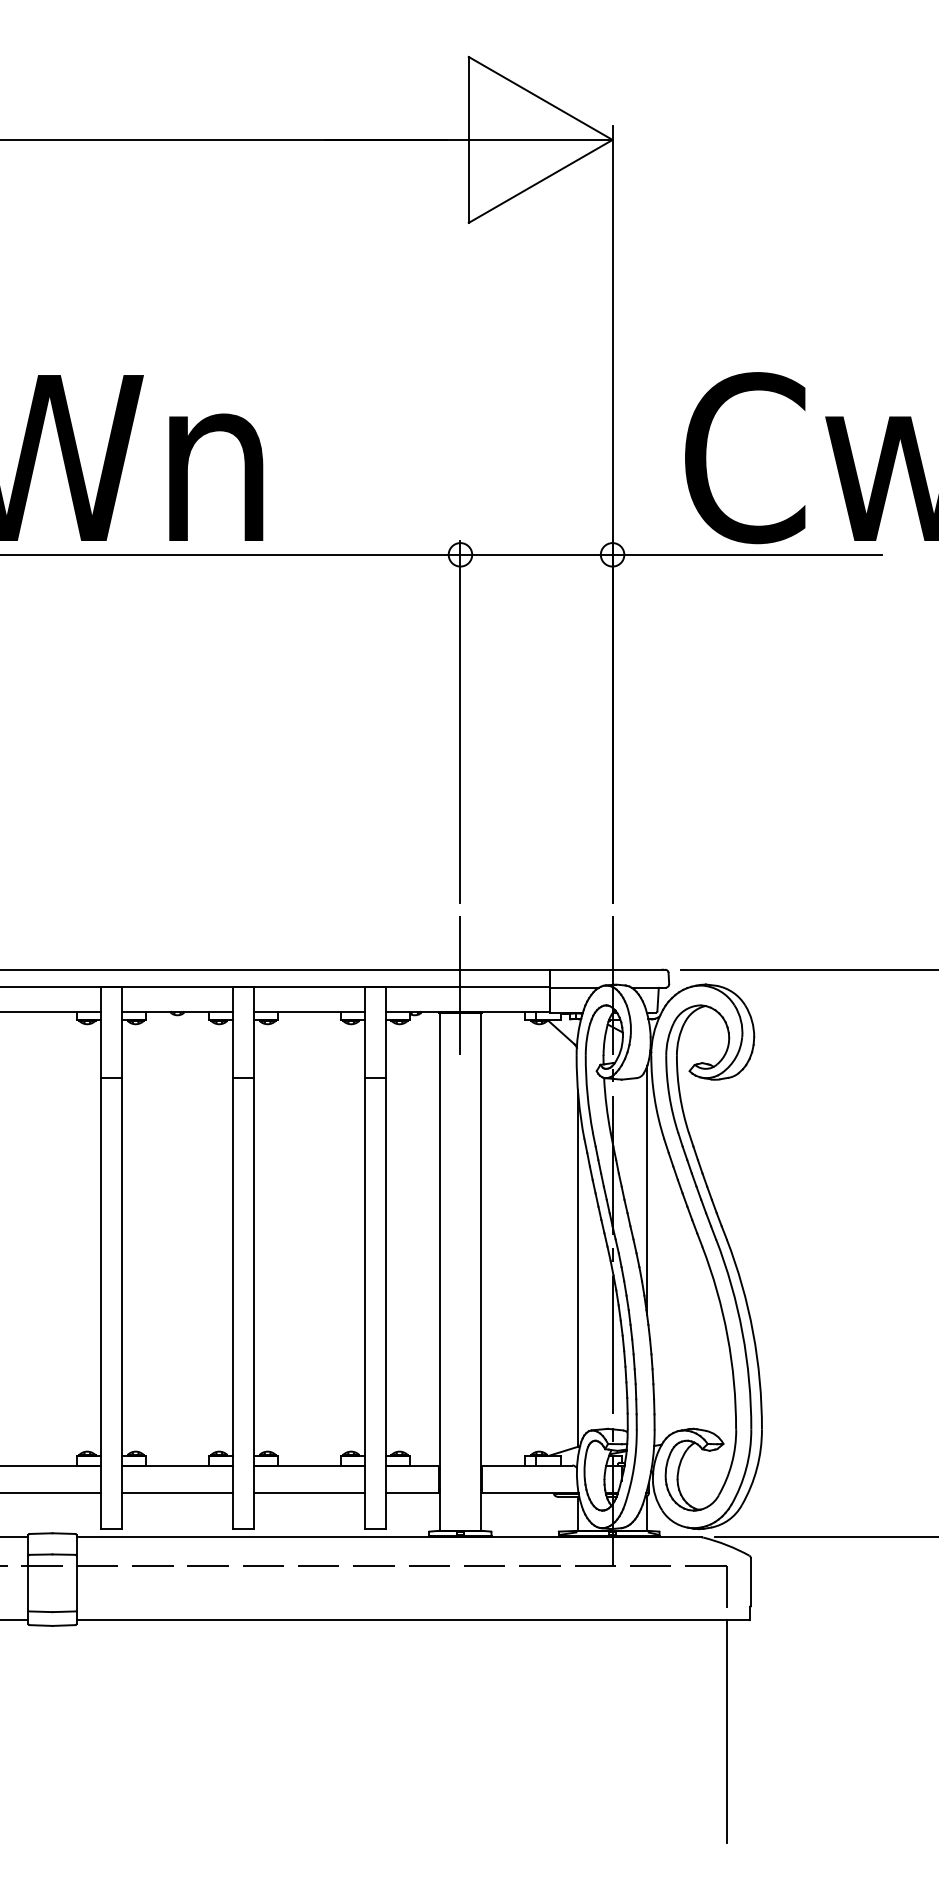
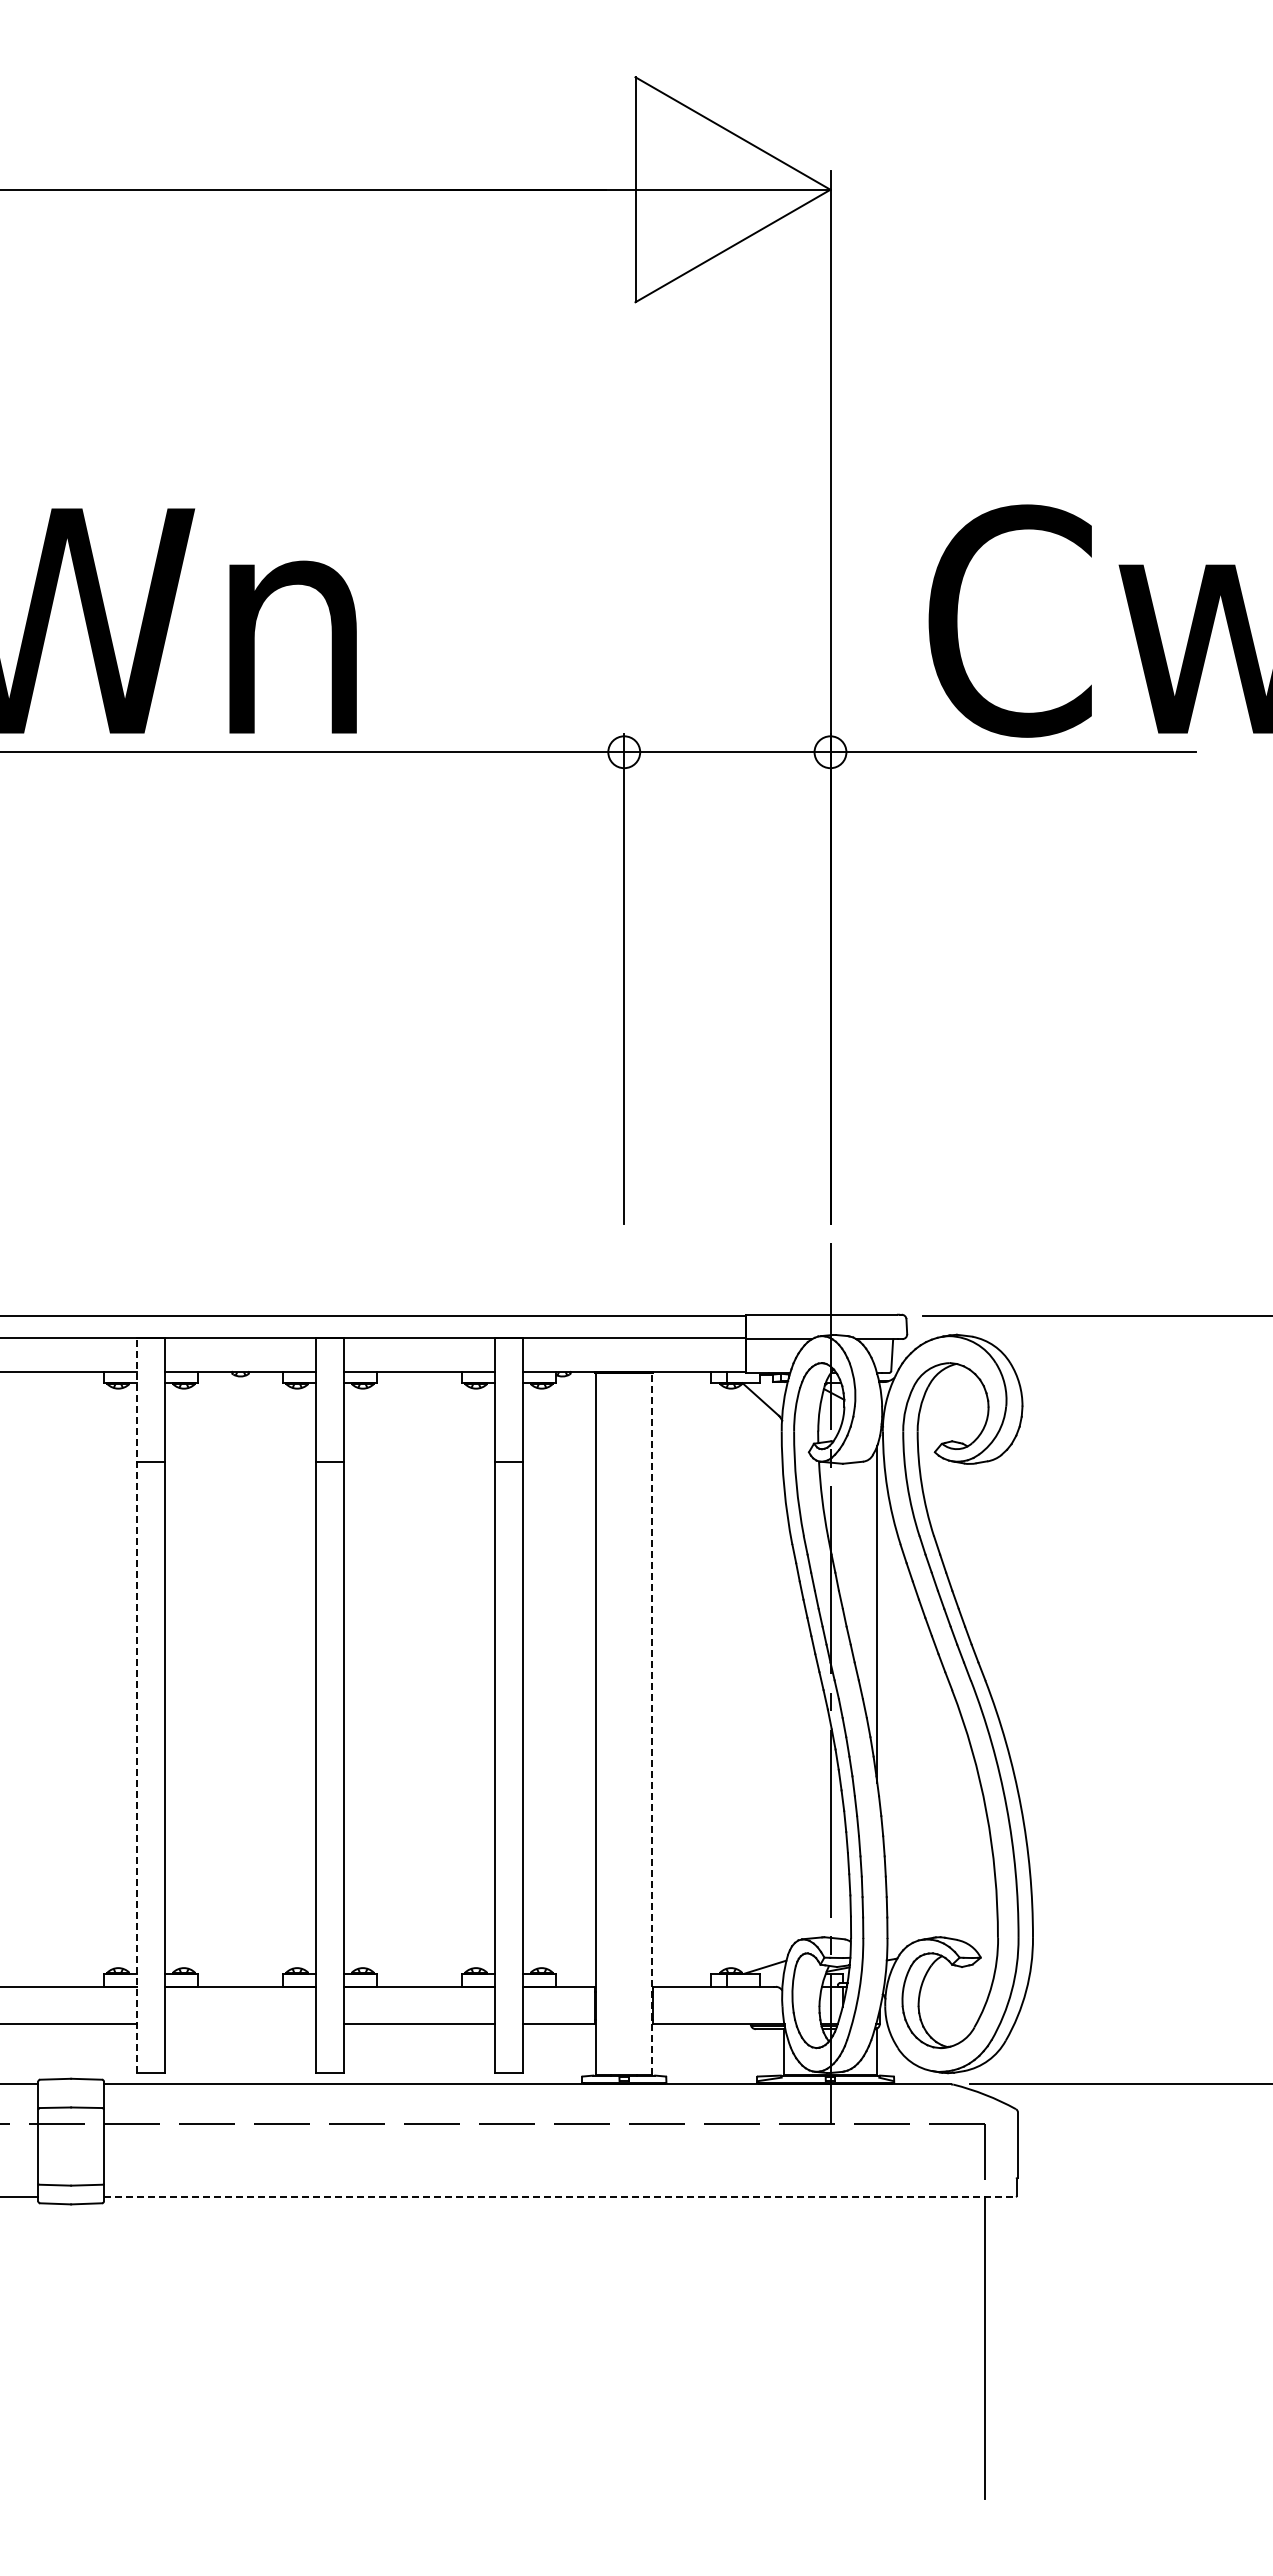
line: (460, 985) -> (624, 1336), removed
line: (101, 1257) -> (137, 1705), solid -> dashed
line: (577, 1268) -> (783, 1719), removed
line: (481, 1271) -> (652, 1723), solid -> dashed
line: (177, 1493) -> (240, 2024), removed
line: (412, 1620) -> (559, 2196), solid -> dashed

